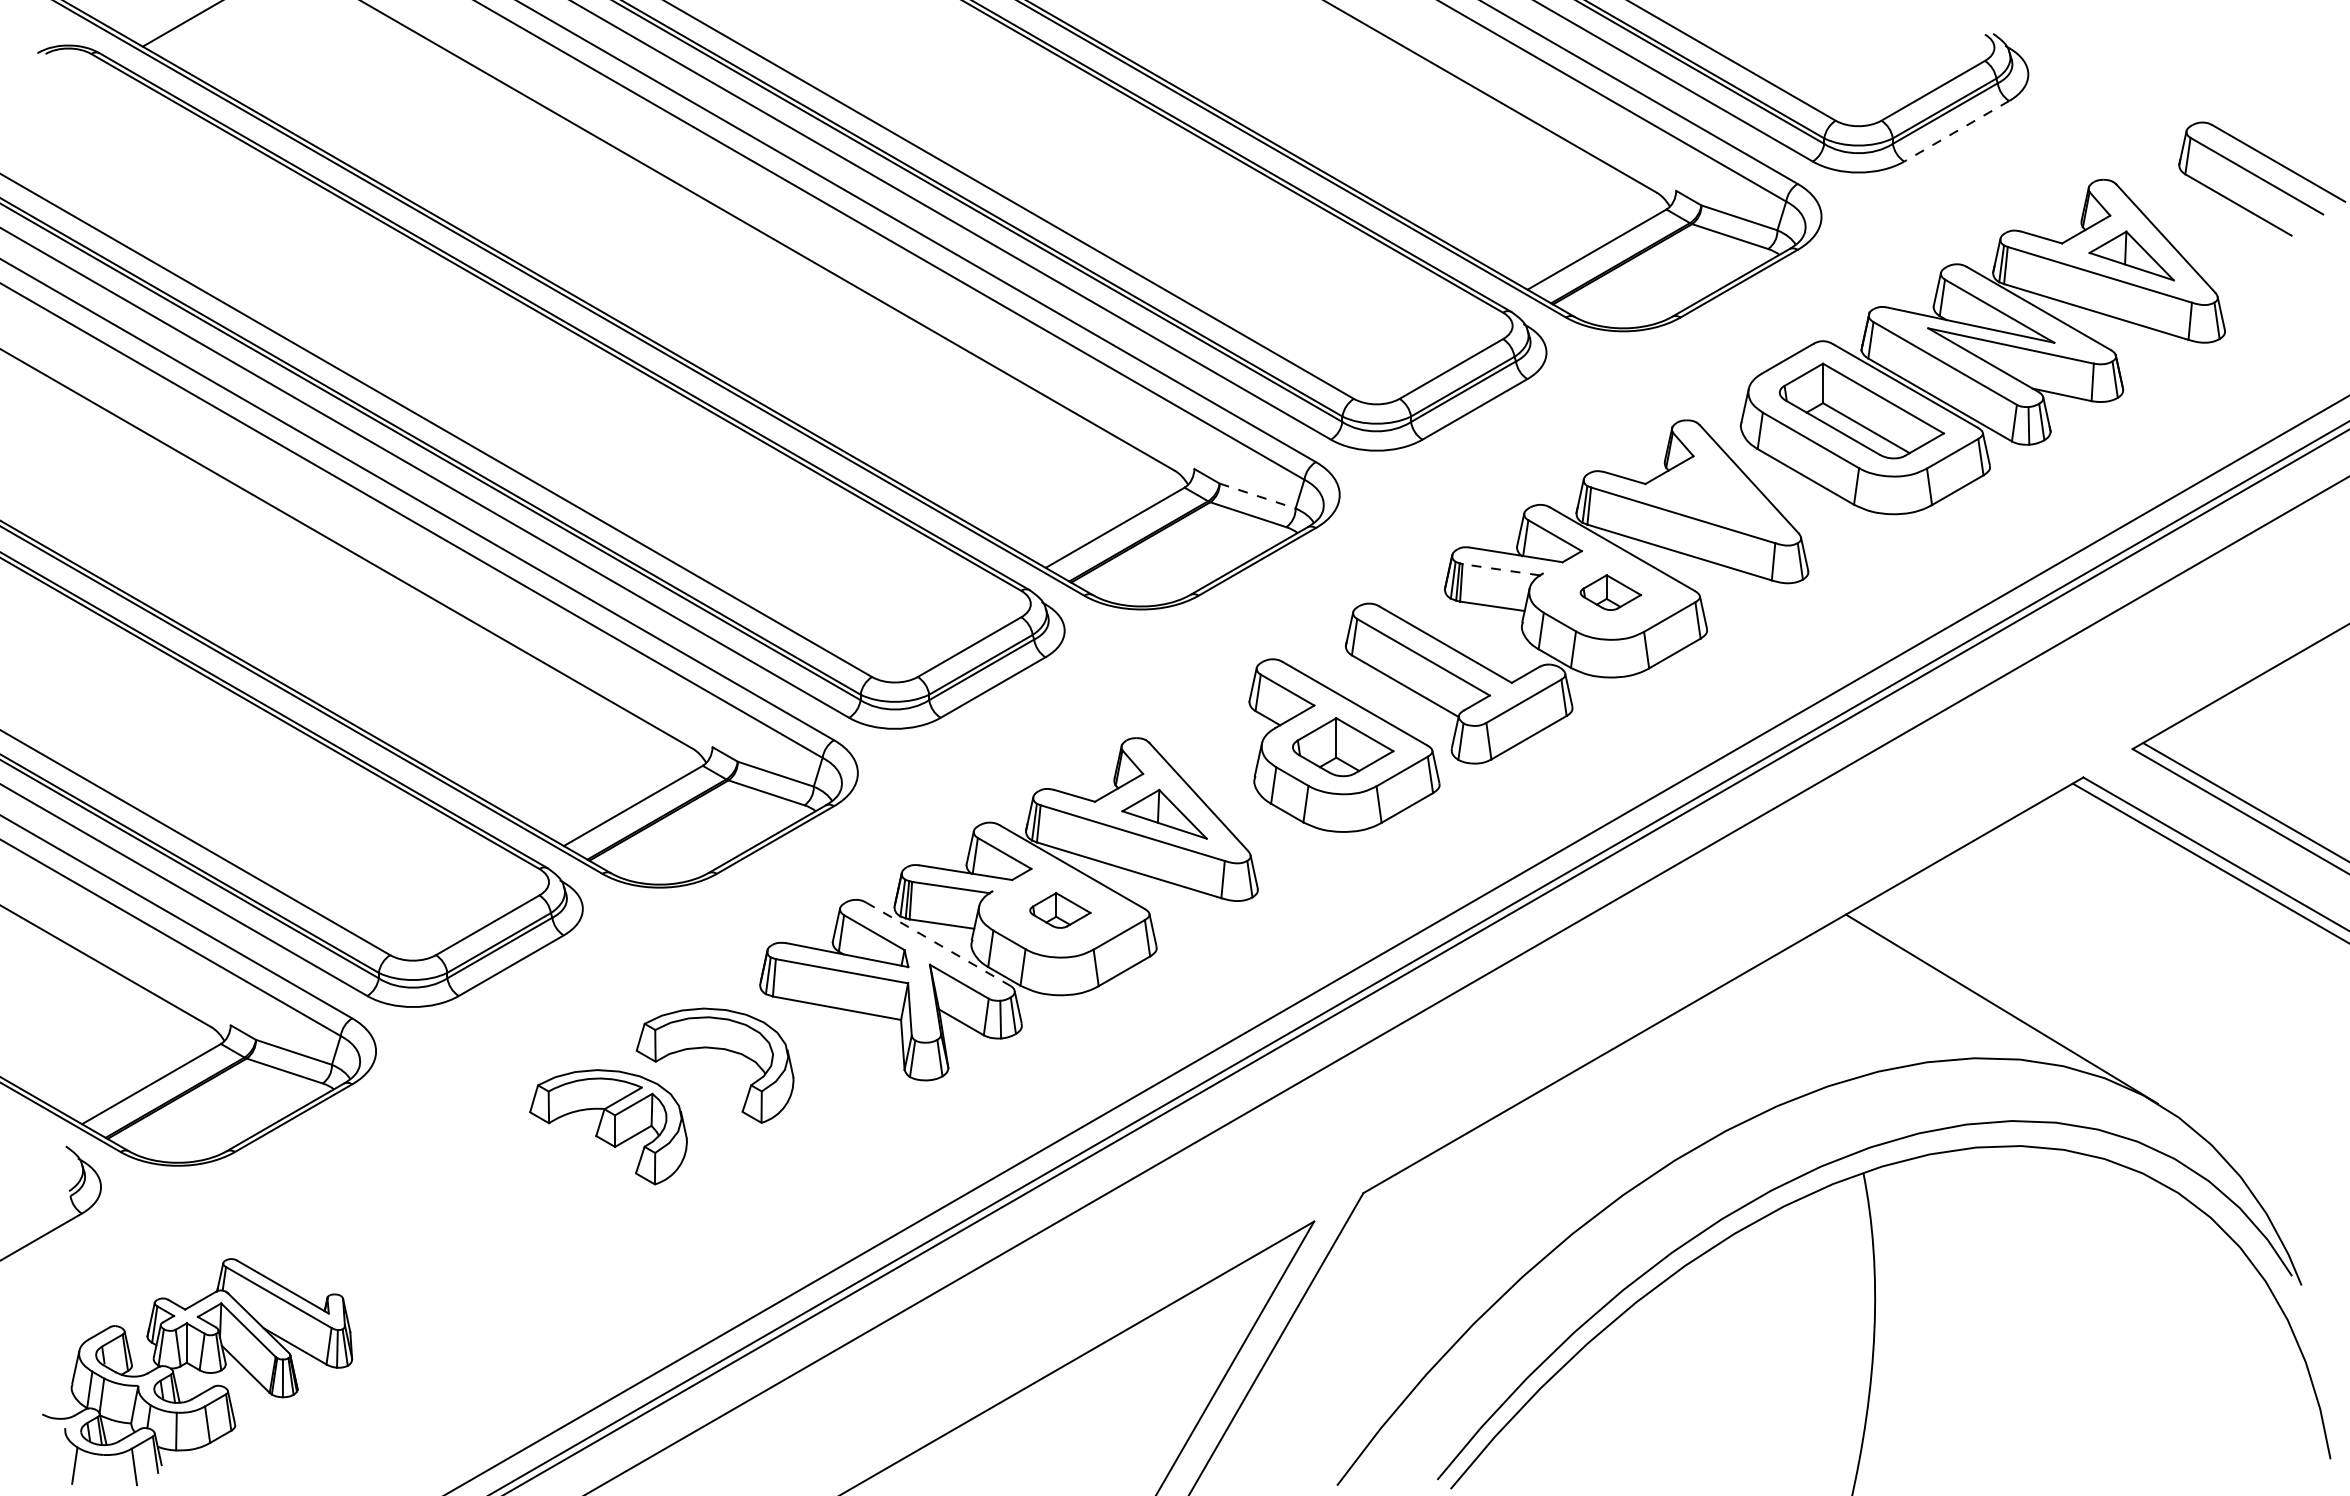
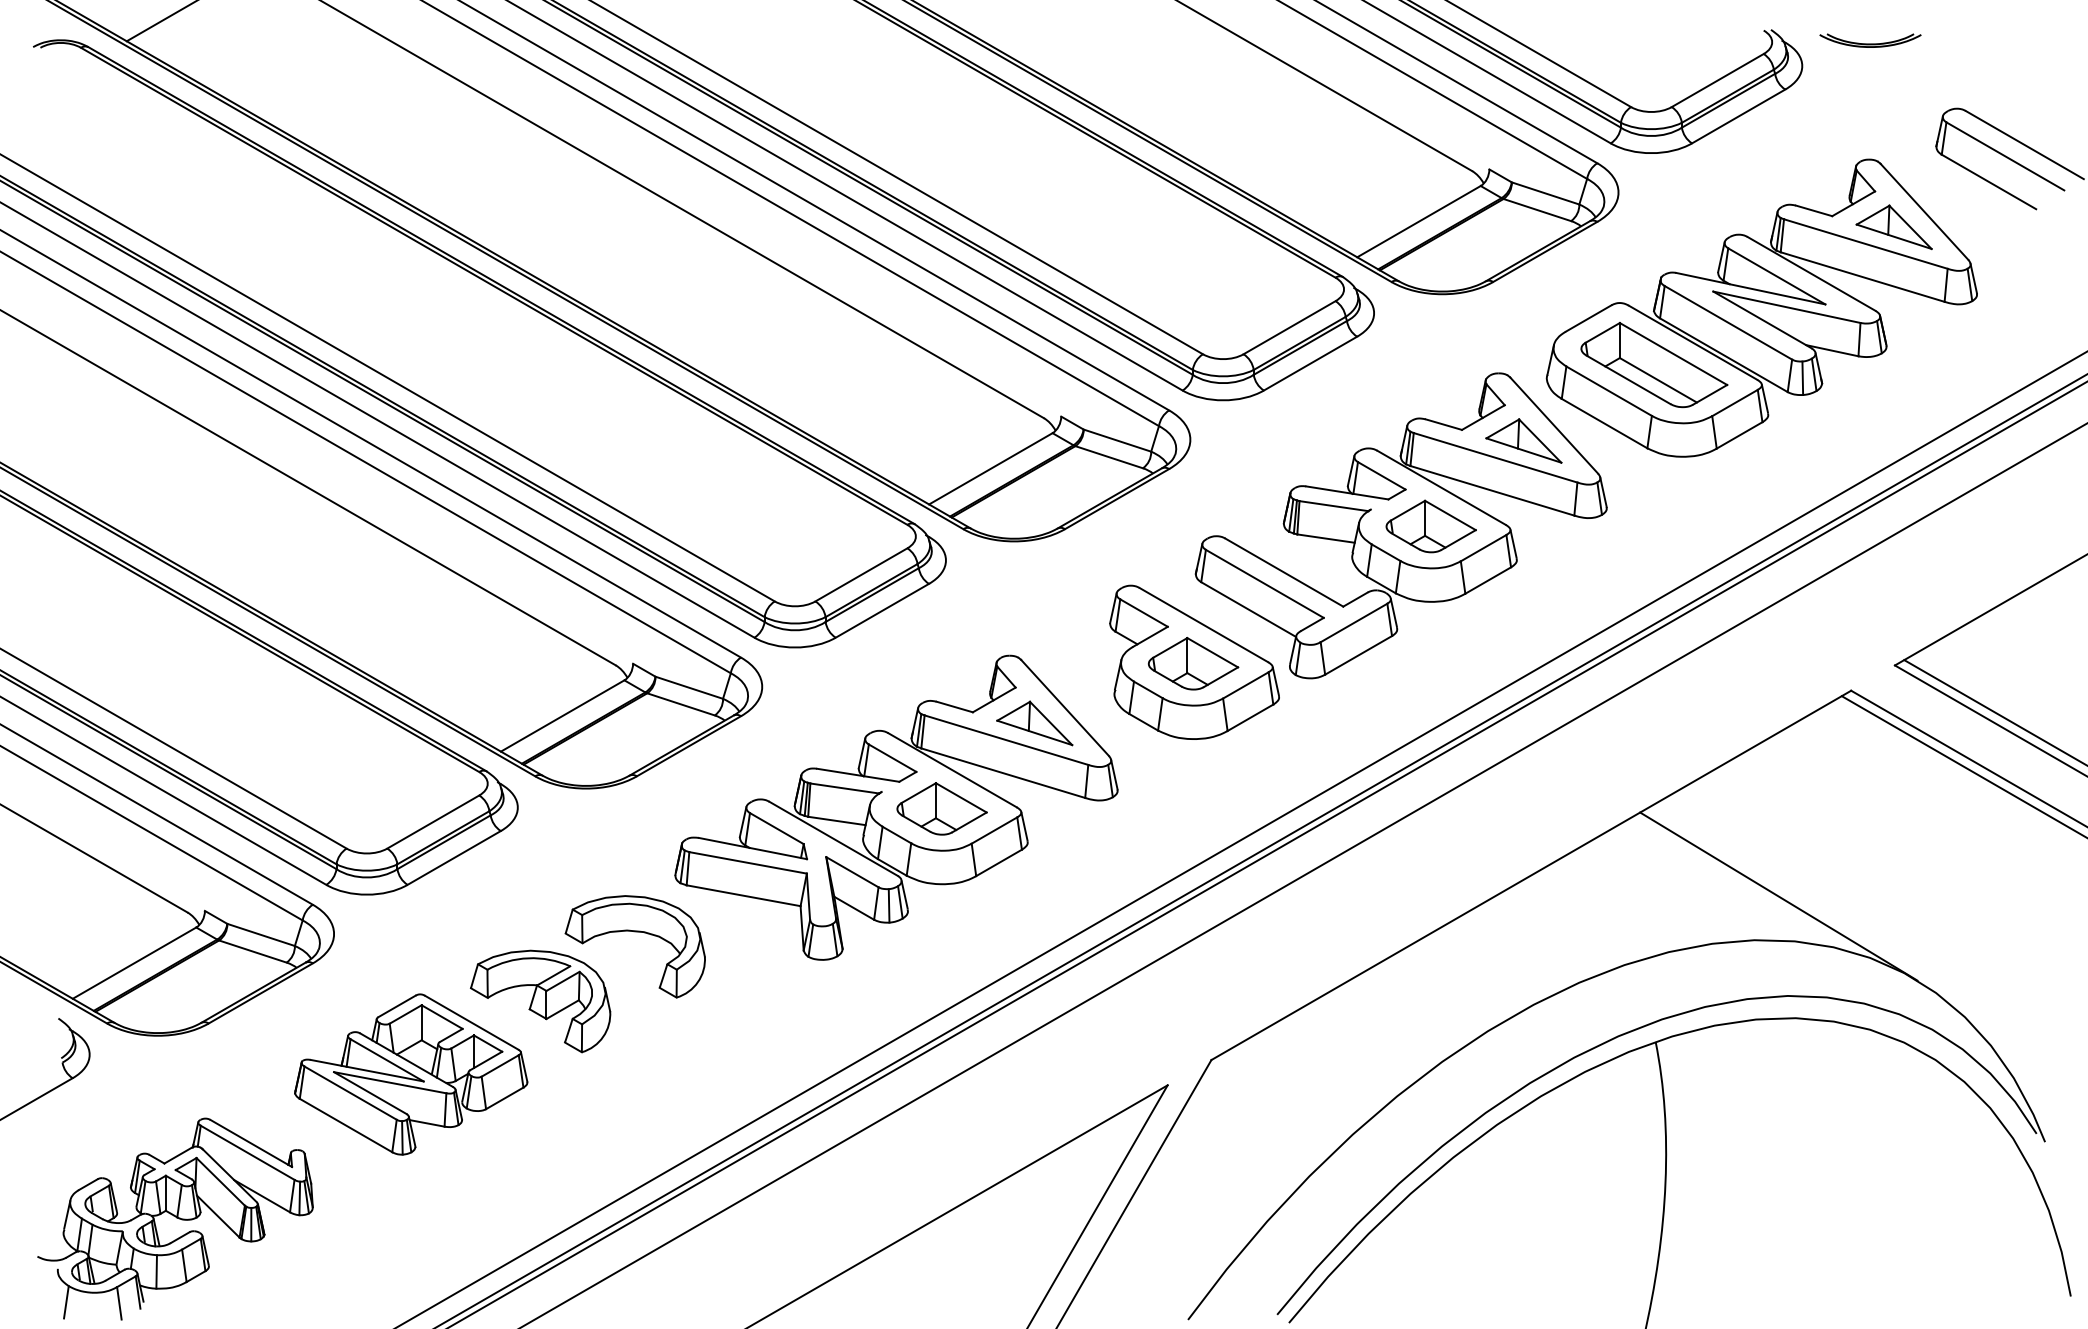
part: (2104, 46) -> (1869, 41), added
line: (1956, 131) -> (1738, 116), dashed -> solid
line: (1257, 496) -> (1117, 441), dashed -> solid
part: (1714, 496) -> (1523, 441), added
line: (1500, 569) -> (1333, 505), dashed -> solid
part: (1610, 592) -> (1430, 526), size x1.67
part: (1060, 910) -> (942, 808), size x1.67
line: (938, 944) -> (833, 839), dashed -> solid
part: (462, 1209) -> (410, 1074), added

